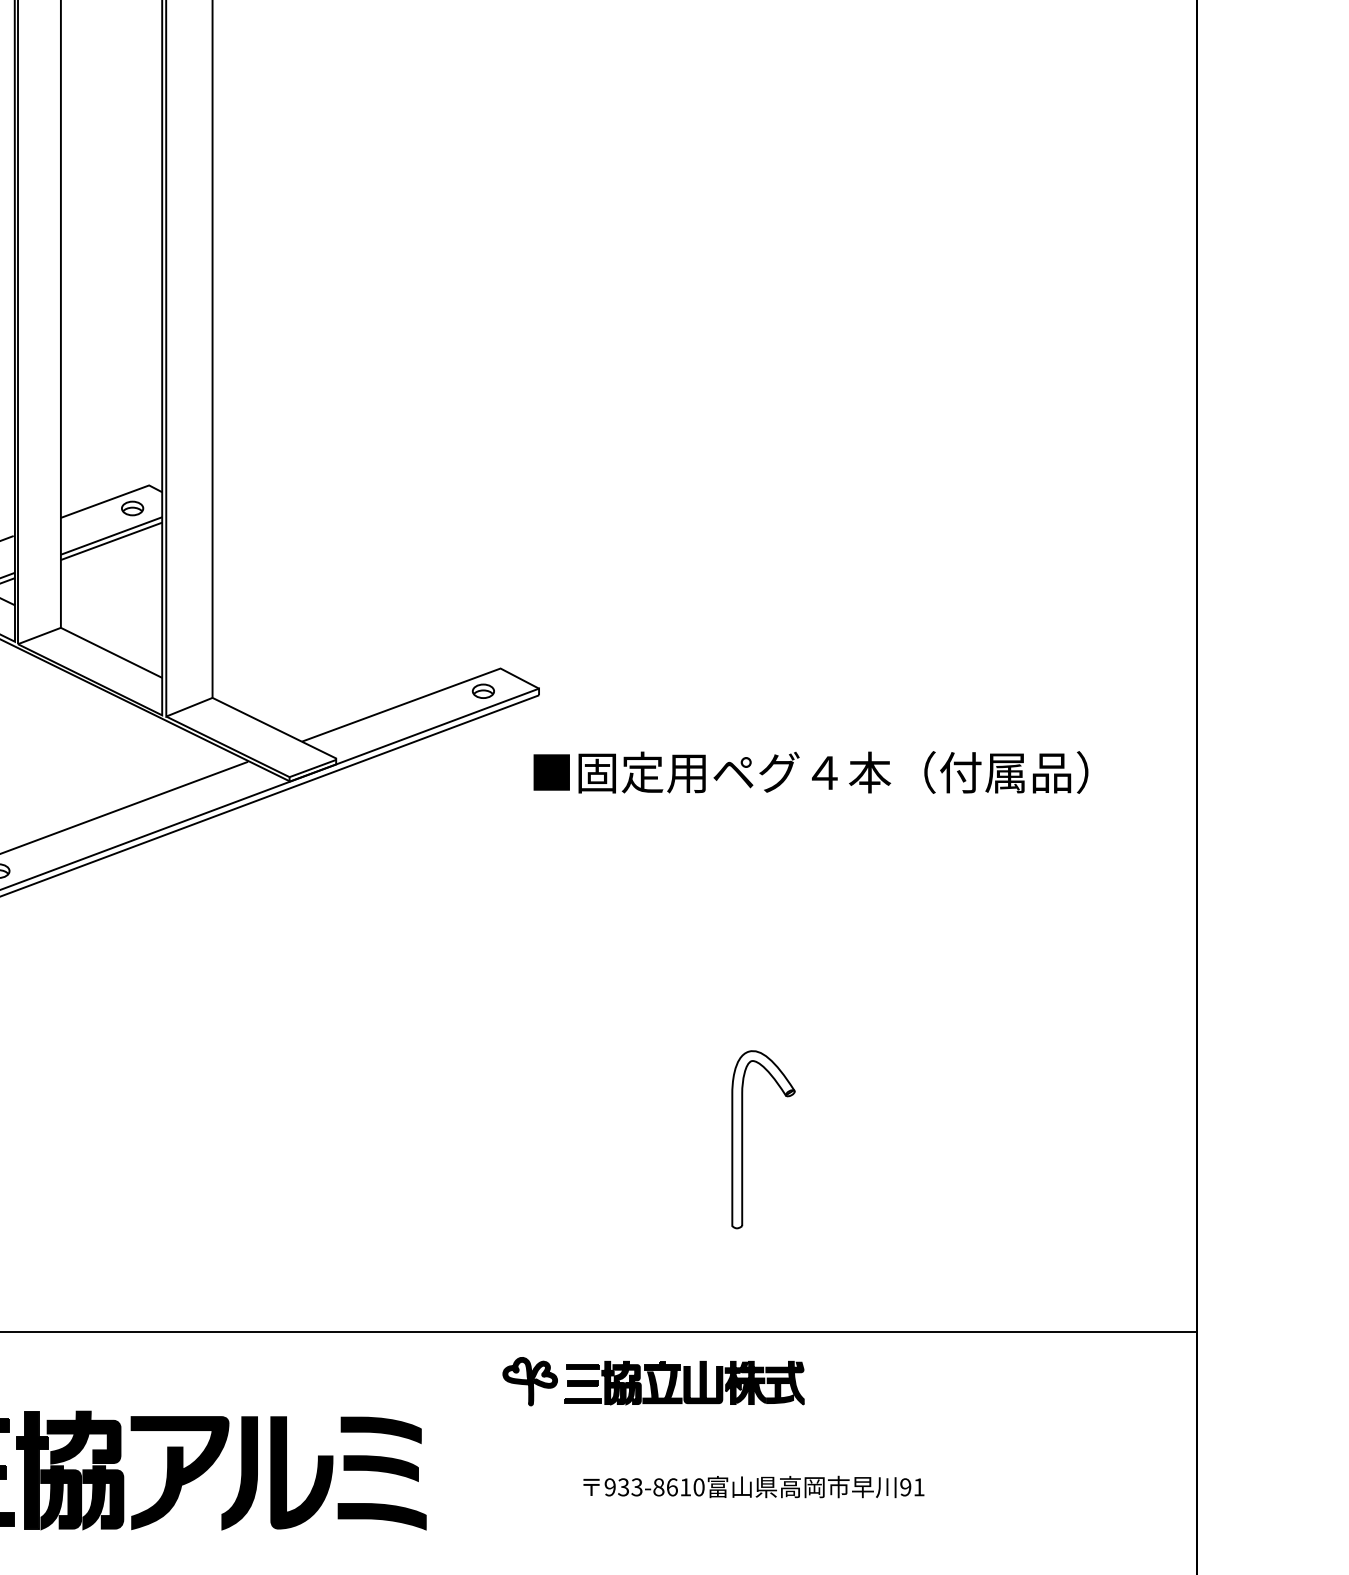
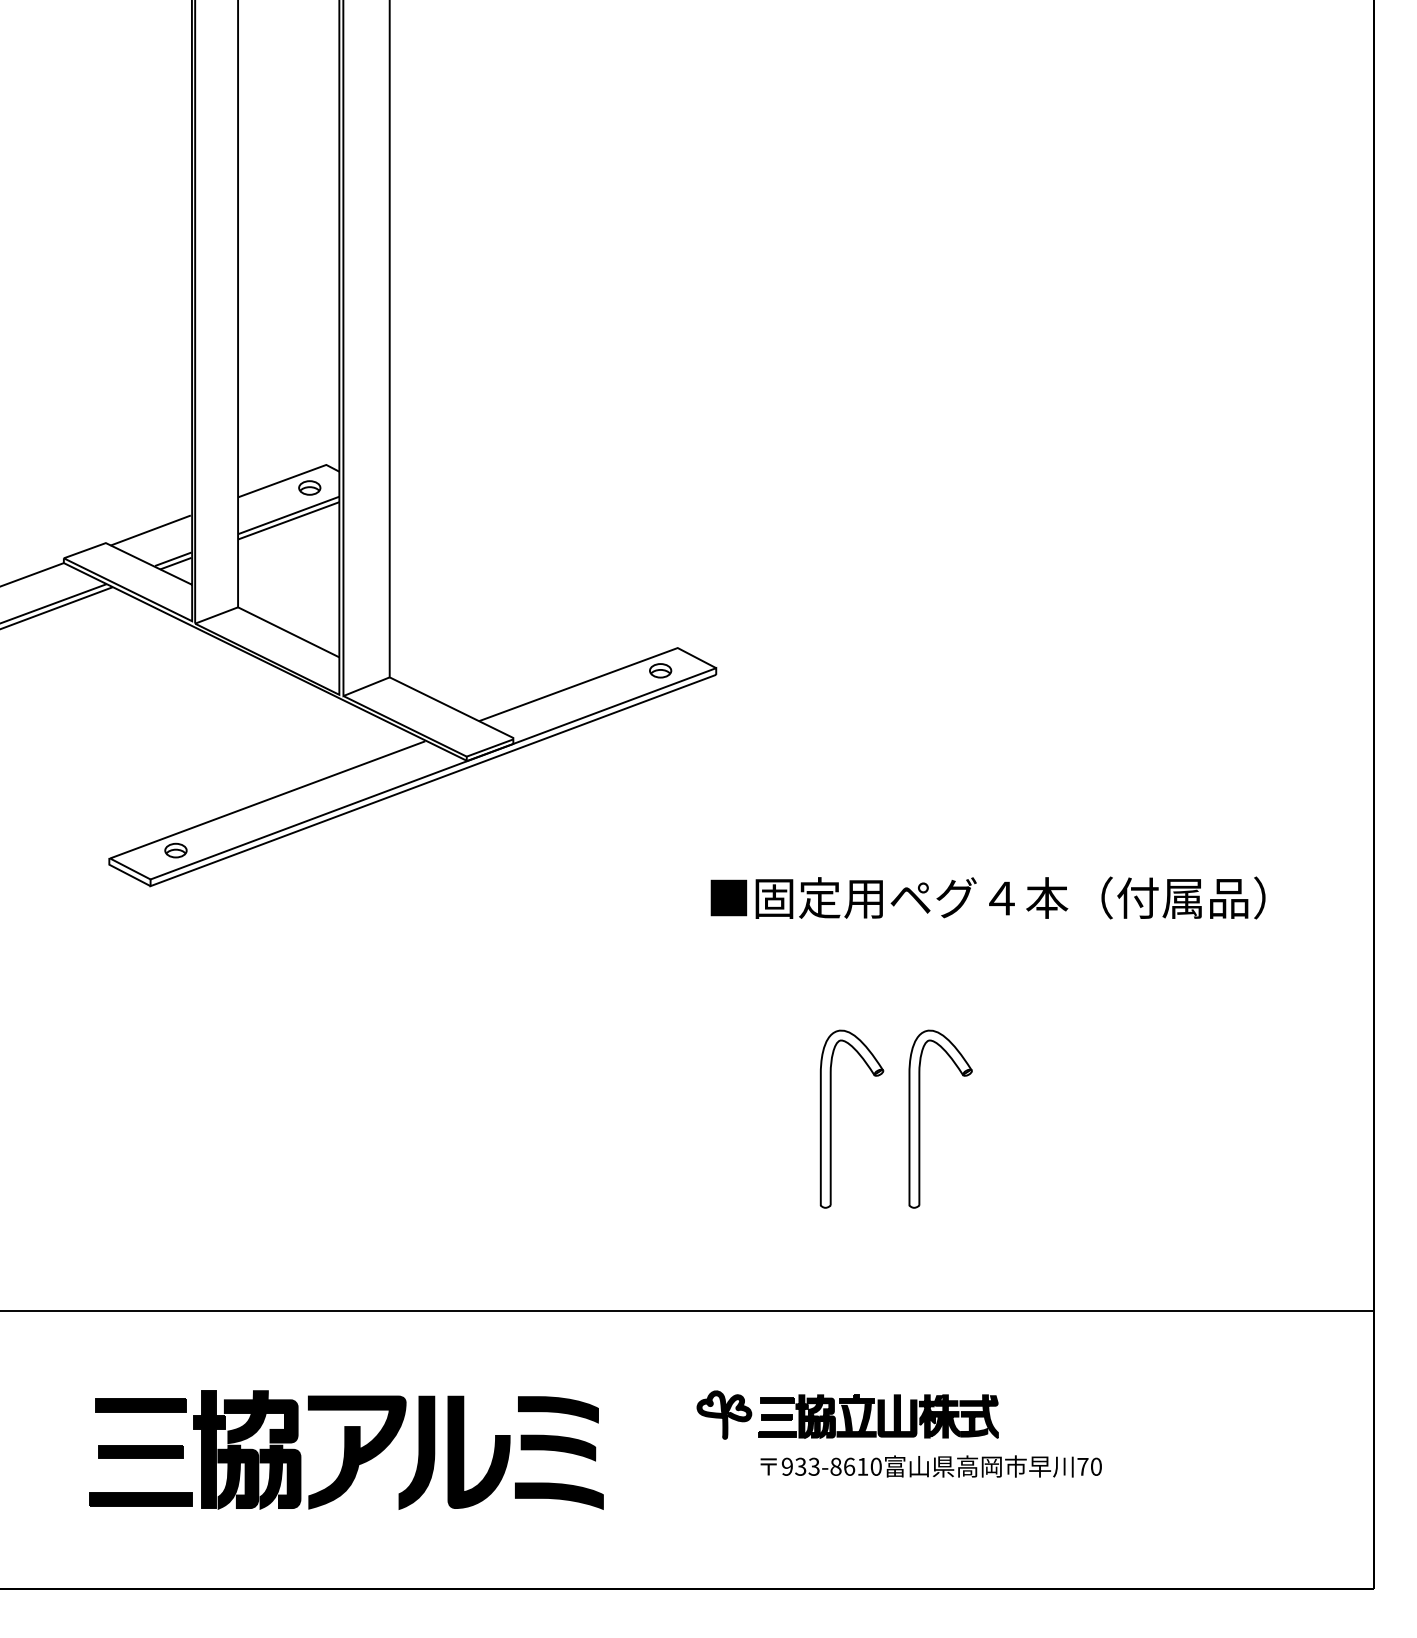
text: (810, 772) -> (987, 897), moved
part: (654, 1139) -> (831, 1118), added
part: (653, 1381) -> (847, 1414), moved
text: (912, 1487) -> (1089, 1466), 91 -> 70

